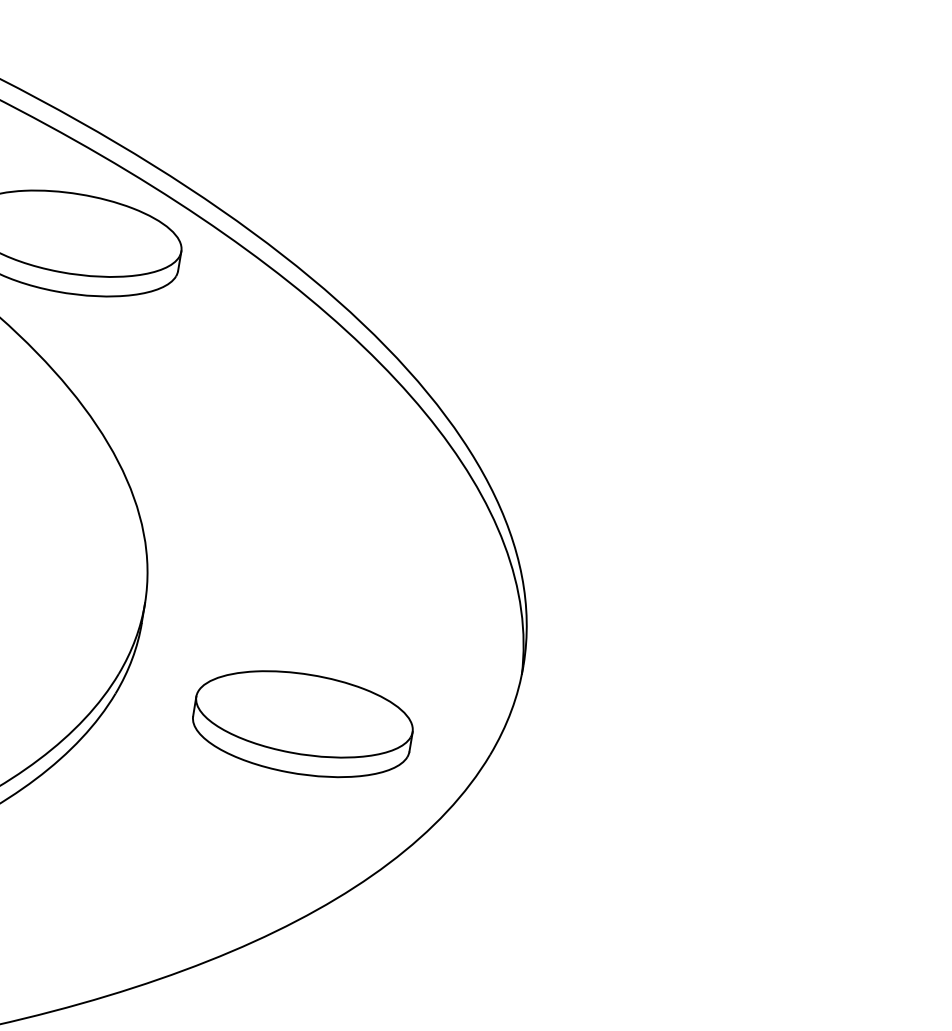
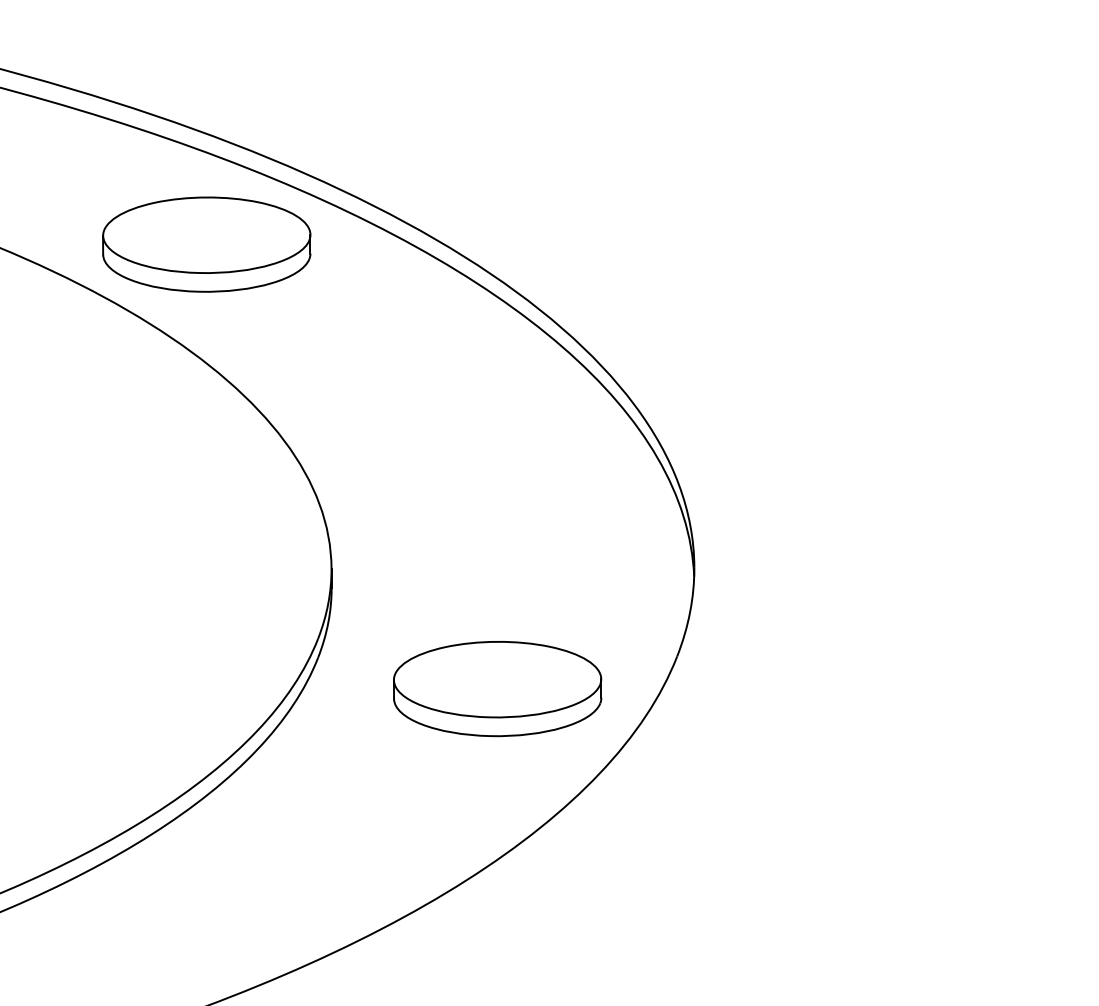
part: (302, 724) -> (497, 689), moved

